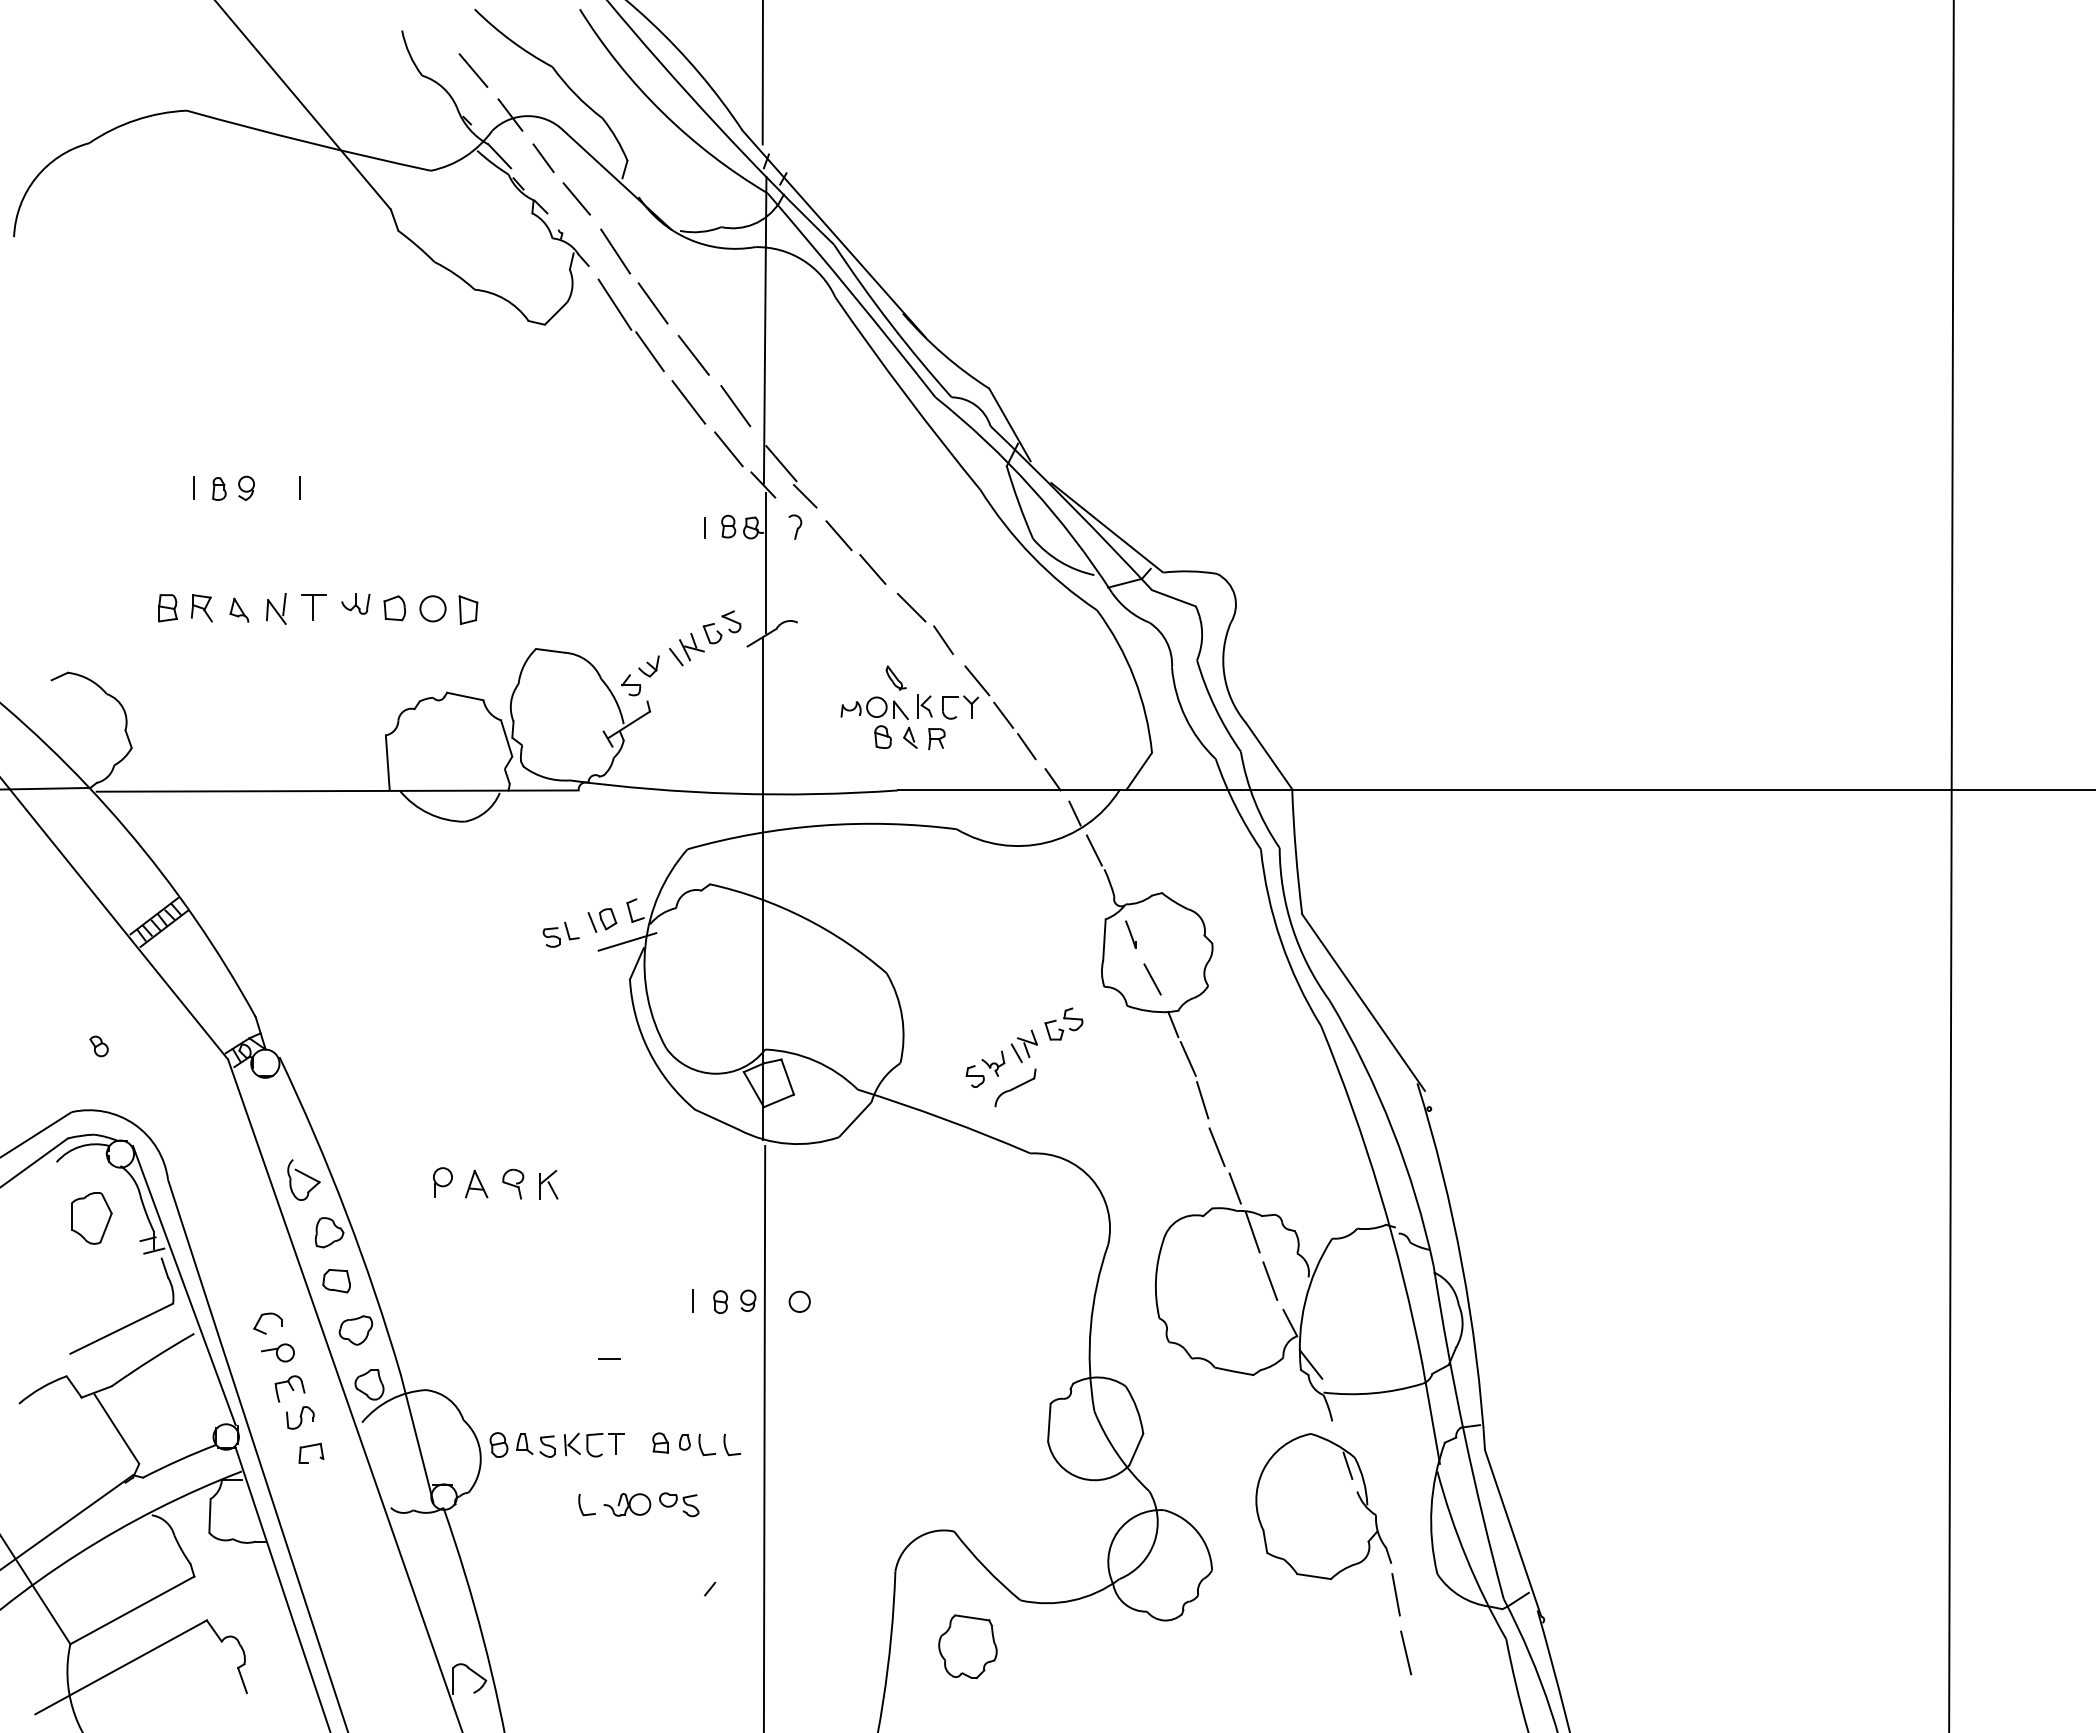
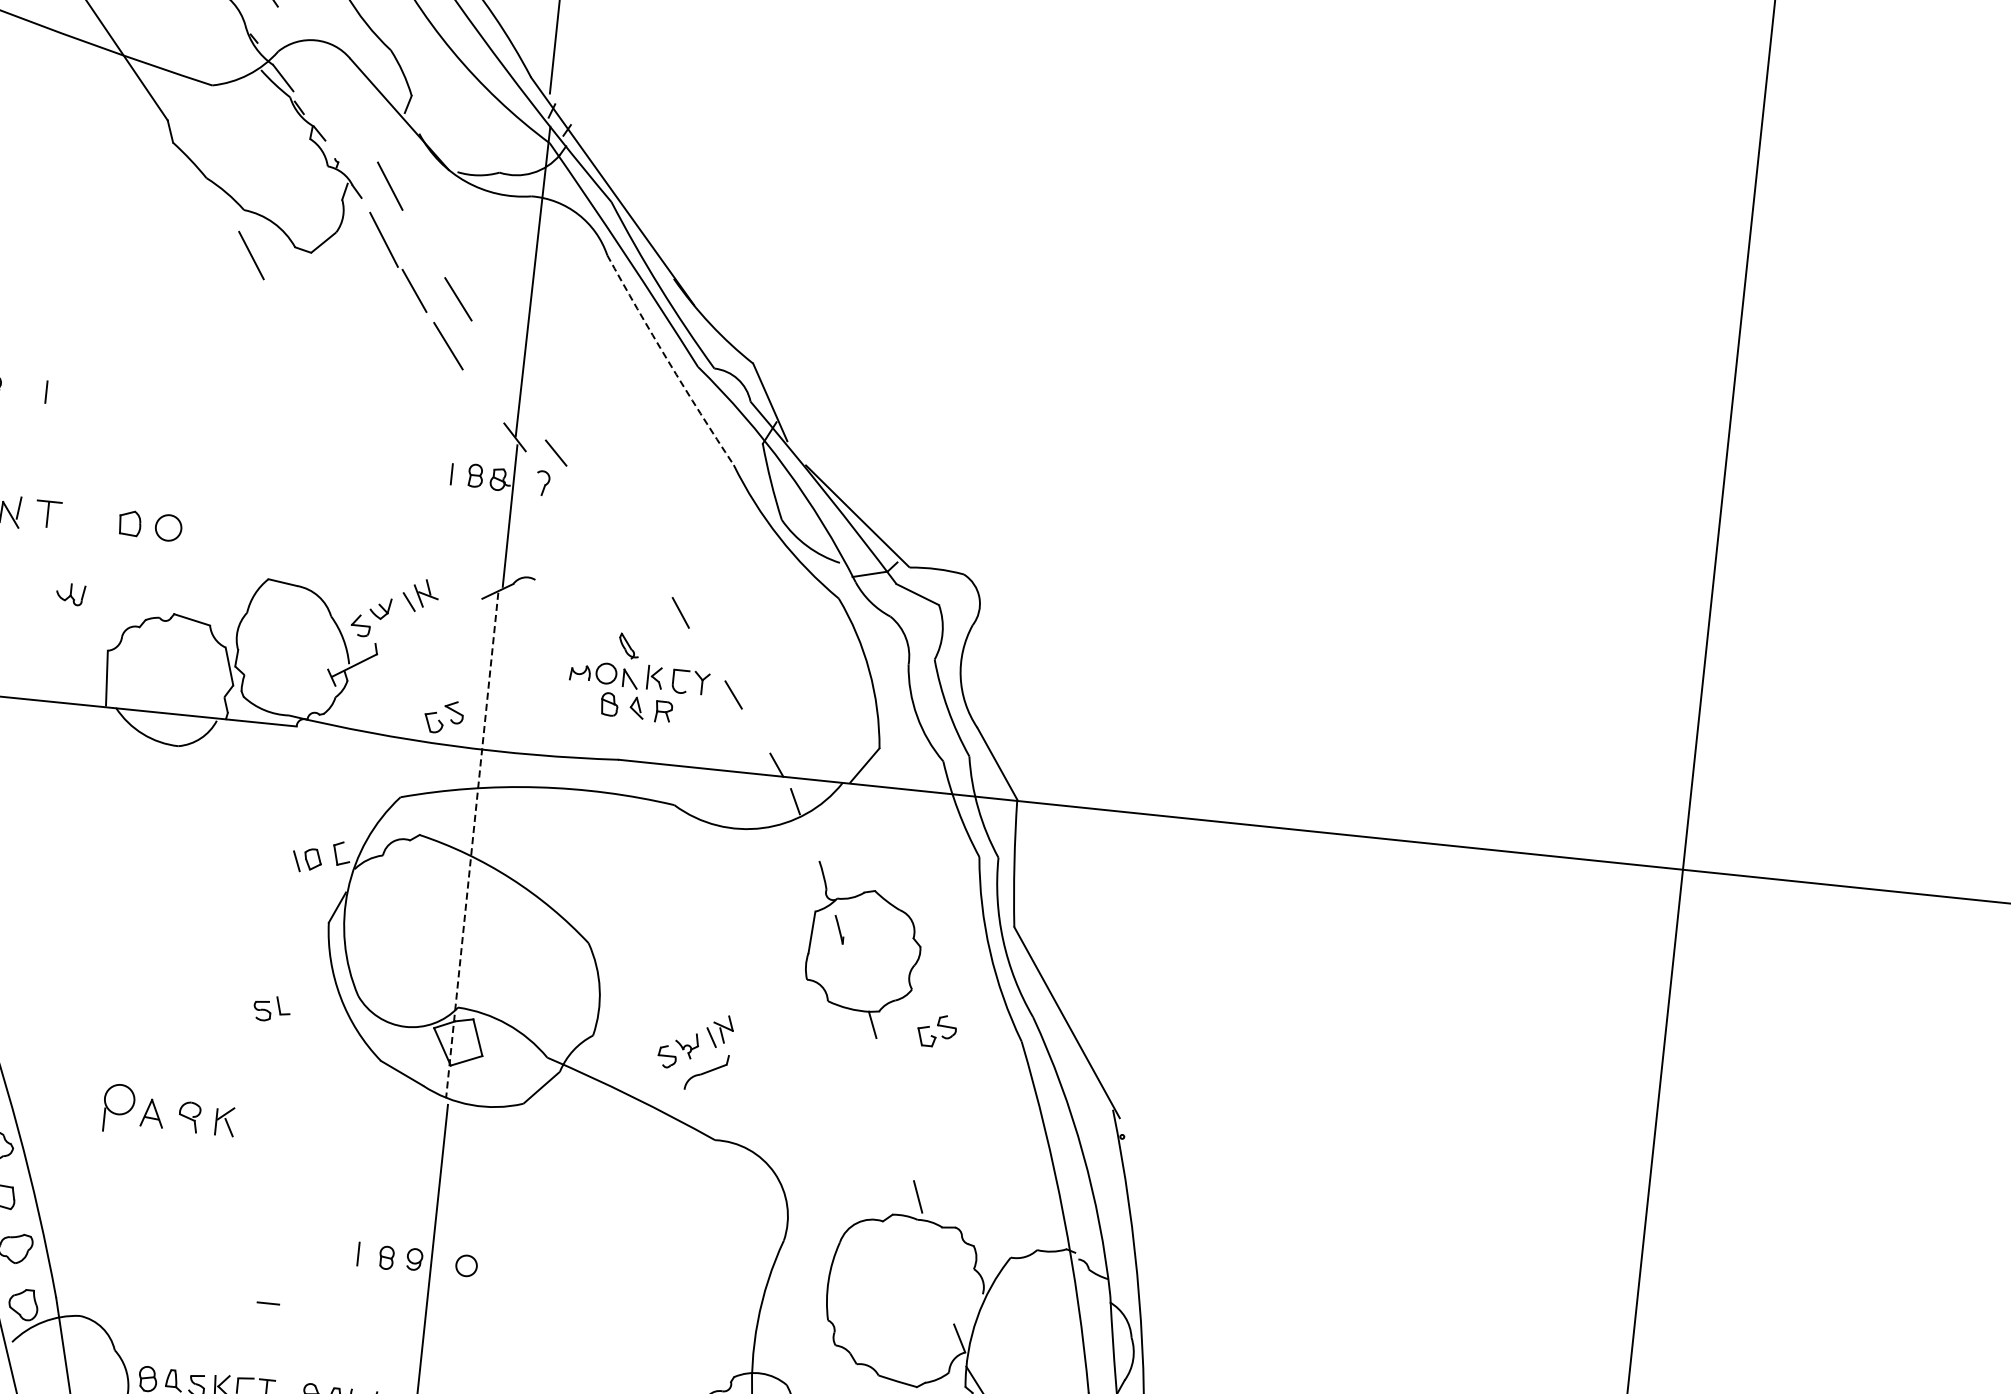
line: (510, 114) -> (298, 36), removed
line: (543, 158) -> (327, 84), removed
line: (576, 198) -> (356, 128), removed
line: (652, 303) -> (422, 242), removed
line: (486, 333) -> (251, 255), added
arc: (905, 395) -> (667, 361), solid -> dashed
line: (735, 406) -> (495, 355), removed
line: (728, 449) -> (483, 397), removed
line: (781, 463) -> (535, 417), removed
line: (838, 535) -> (585, 496), removed
line: (872, 569) -> (616, 534), removed
part: (355, 603) -> (70, 593), moved
line: (911, 607) -> (651, 576), removed
part: (468, 609) -> (204, 532), removed
part: (721, 627) -> (443, 717), moved
line: (977, 680) -> (710, 657), removed
line: (1026, 746) -> (753, 728), removed
line: (1093, 850) -> (810, 840), removed
line: (762, 889) -> (472, 845), solid -> dashed
part: (560, 934) -> (271, 1008), moved
line: (627, 941) -> (330, 884), removed
line: (1152, 979) -> (856, 977), removed
part: (1063, 1023) -> (936, 1030), moved
line: (1187, 1058) -> (883, 1060), removed
line: (1202, 1100) -> (894, 1104), removed
line: (1216, 1147) -> (903, 1153), removed
part: (442, 1182) -> (118, 1108), size x1.6
line: (1252, 1232) -> (930, 1243), removed
line: (1270, 1280) -> (944, 1293), removed

